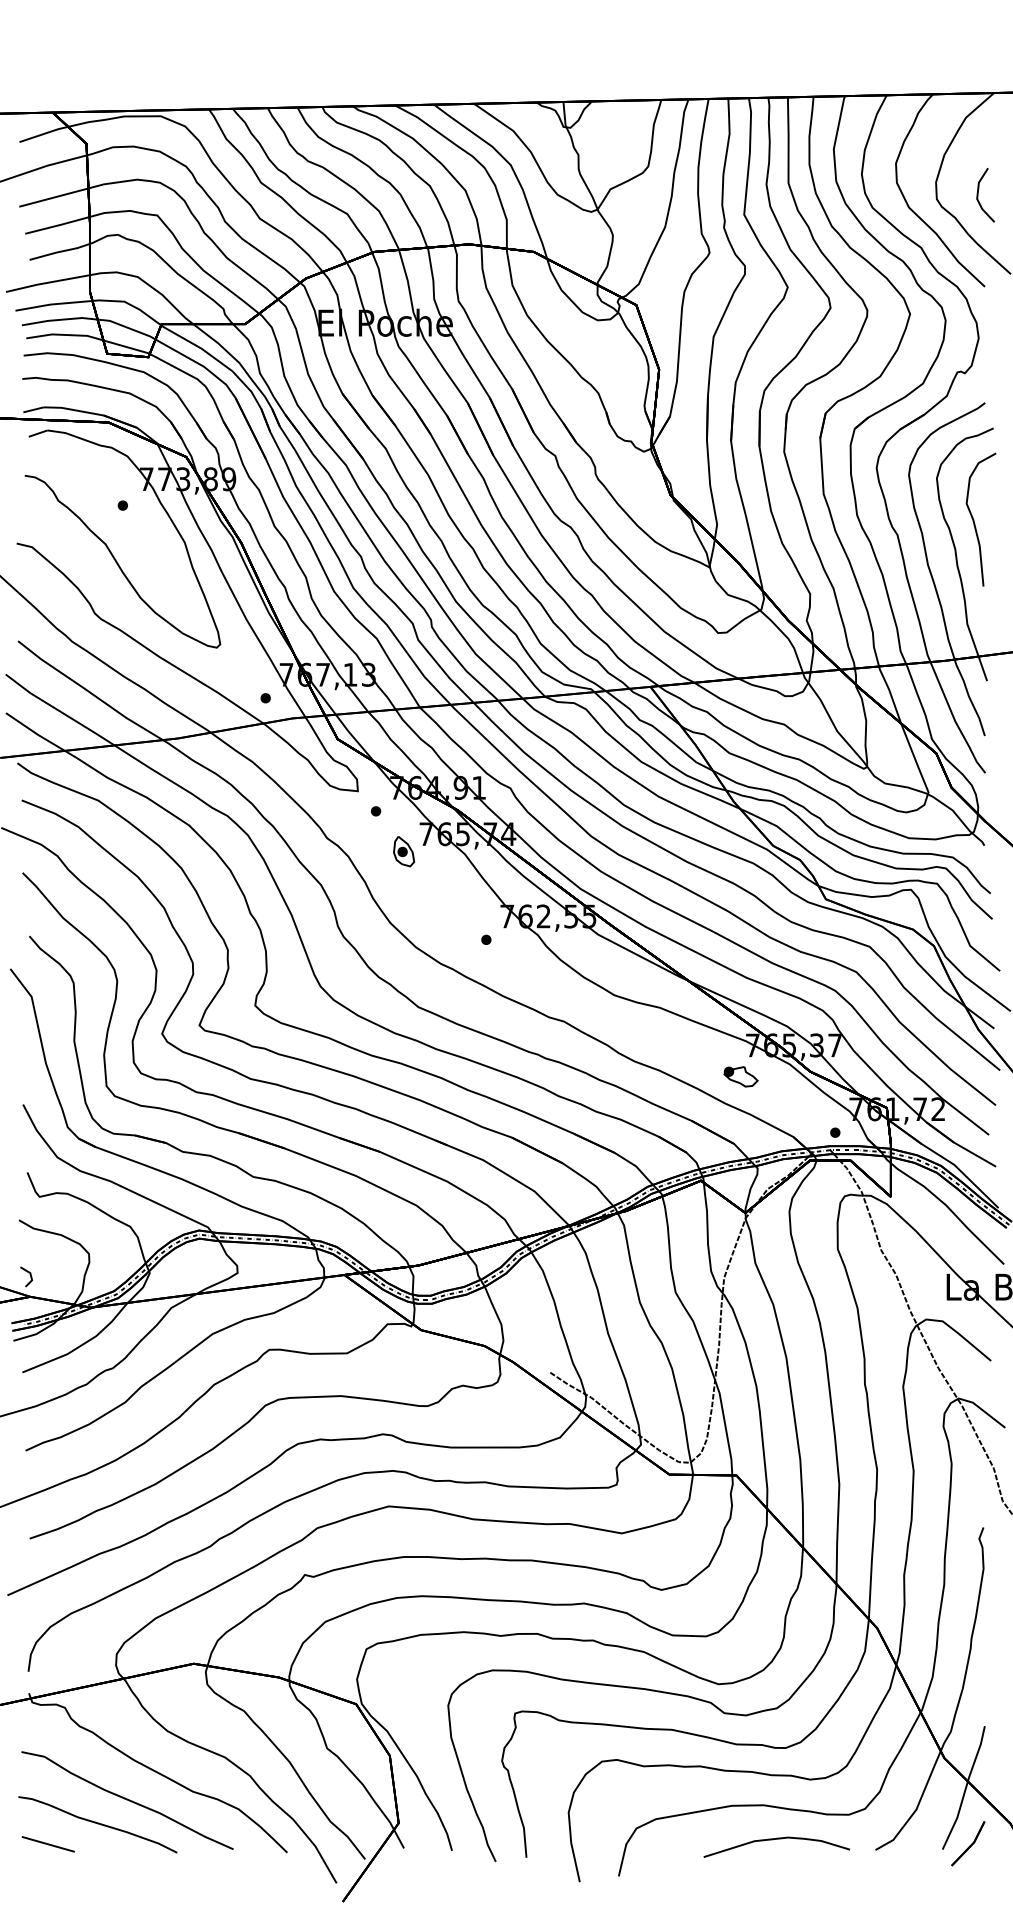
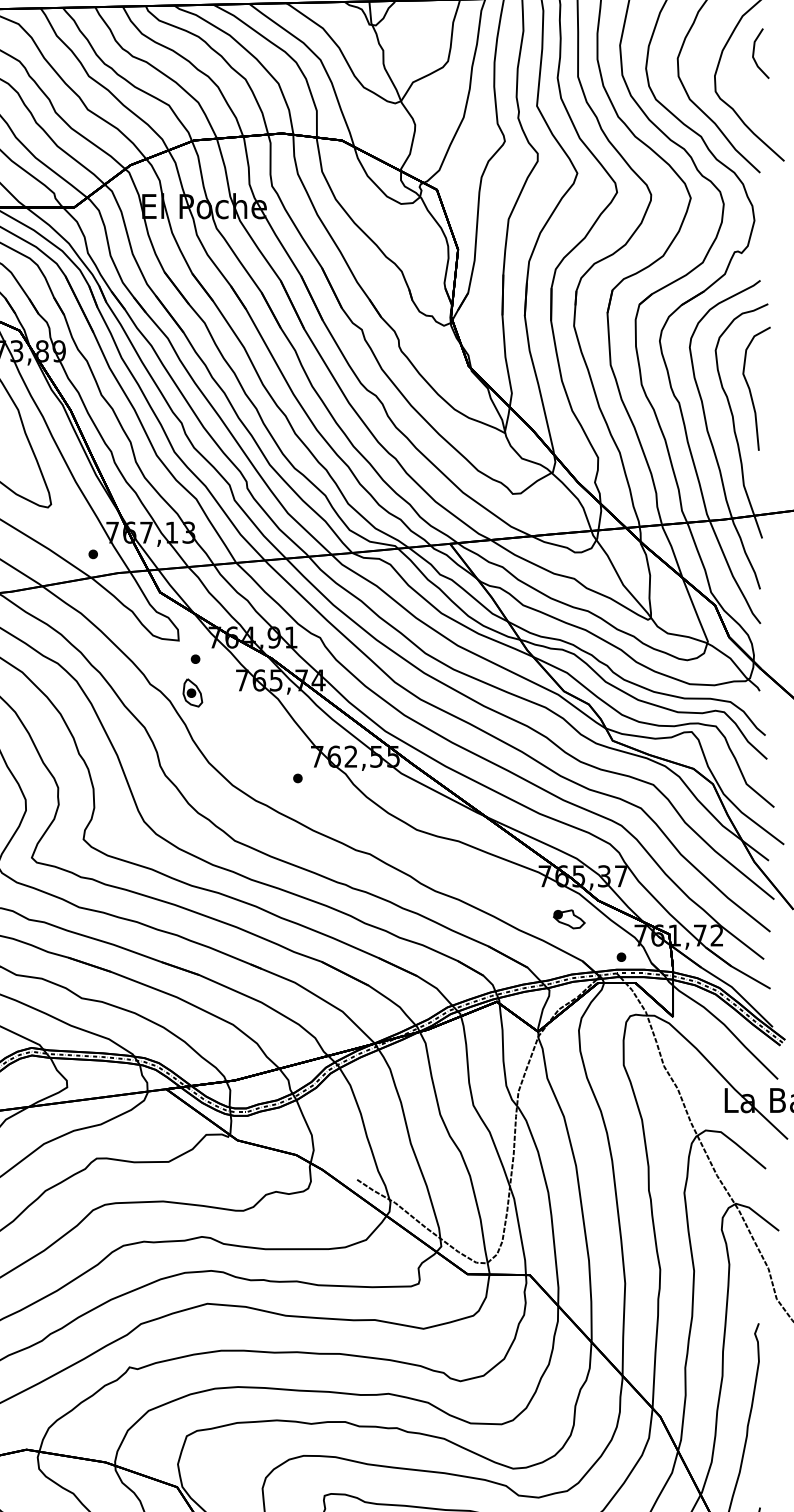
line: (978, 195) -> (754, 53), moved
part: (404, 851) -> (193, 692), moved
part: (740, 1076) -> (568, 919), moved

